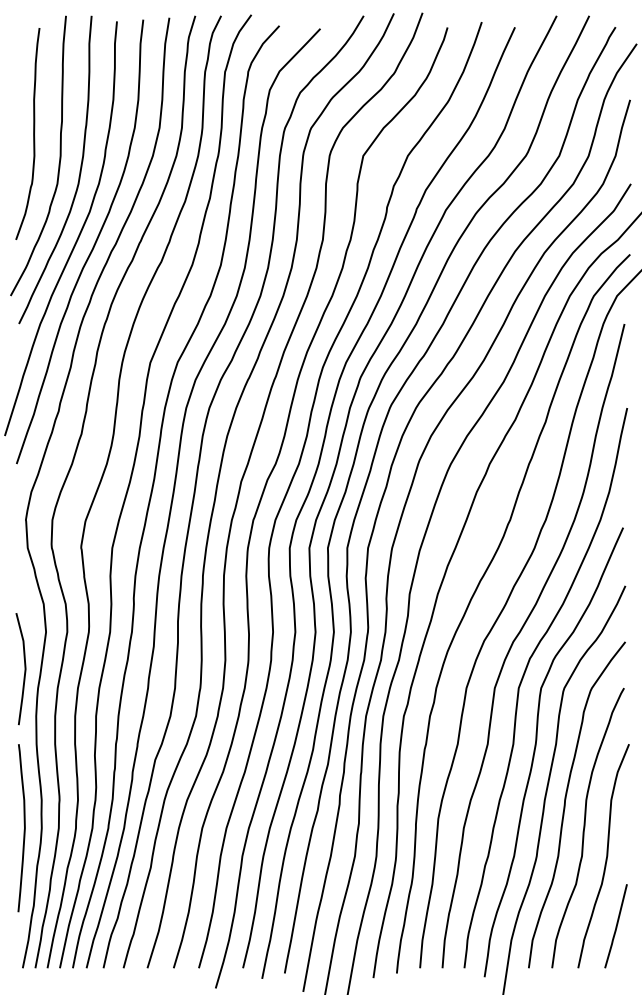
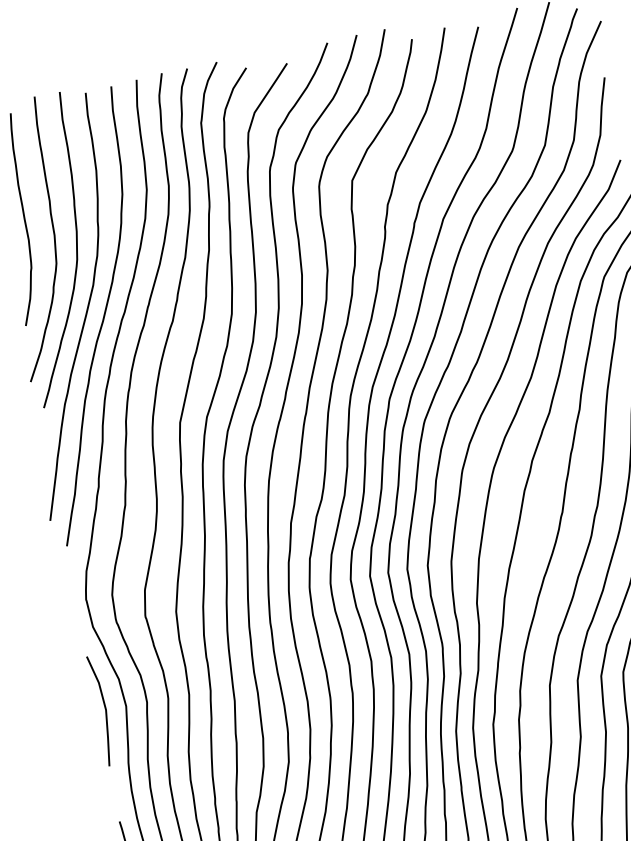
line: (24, 669) -> (105, 710), moved

